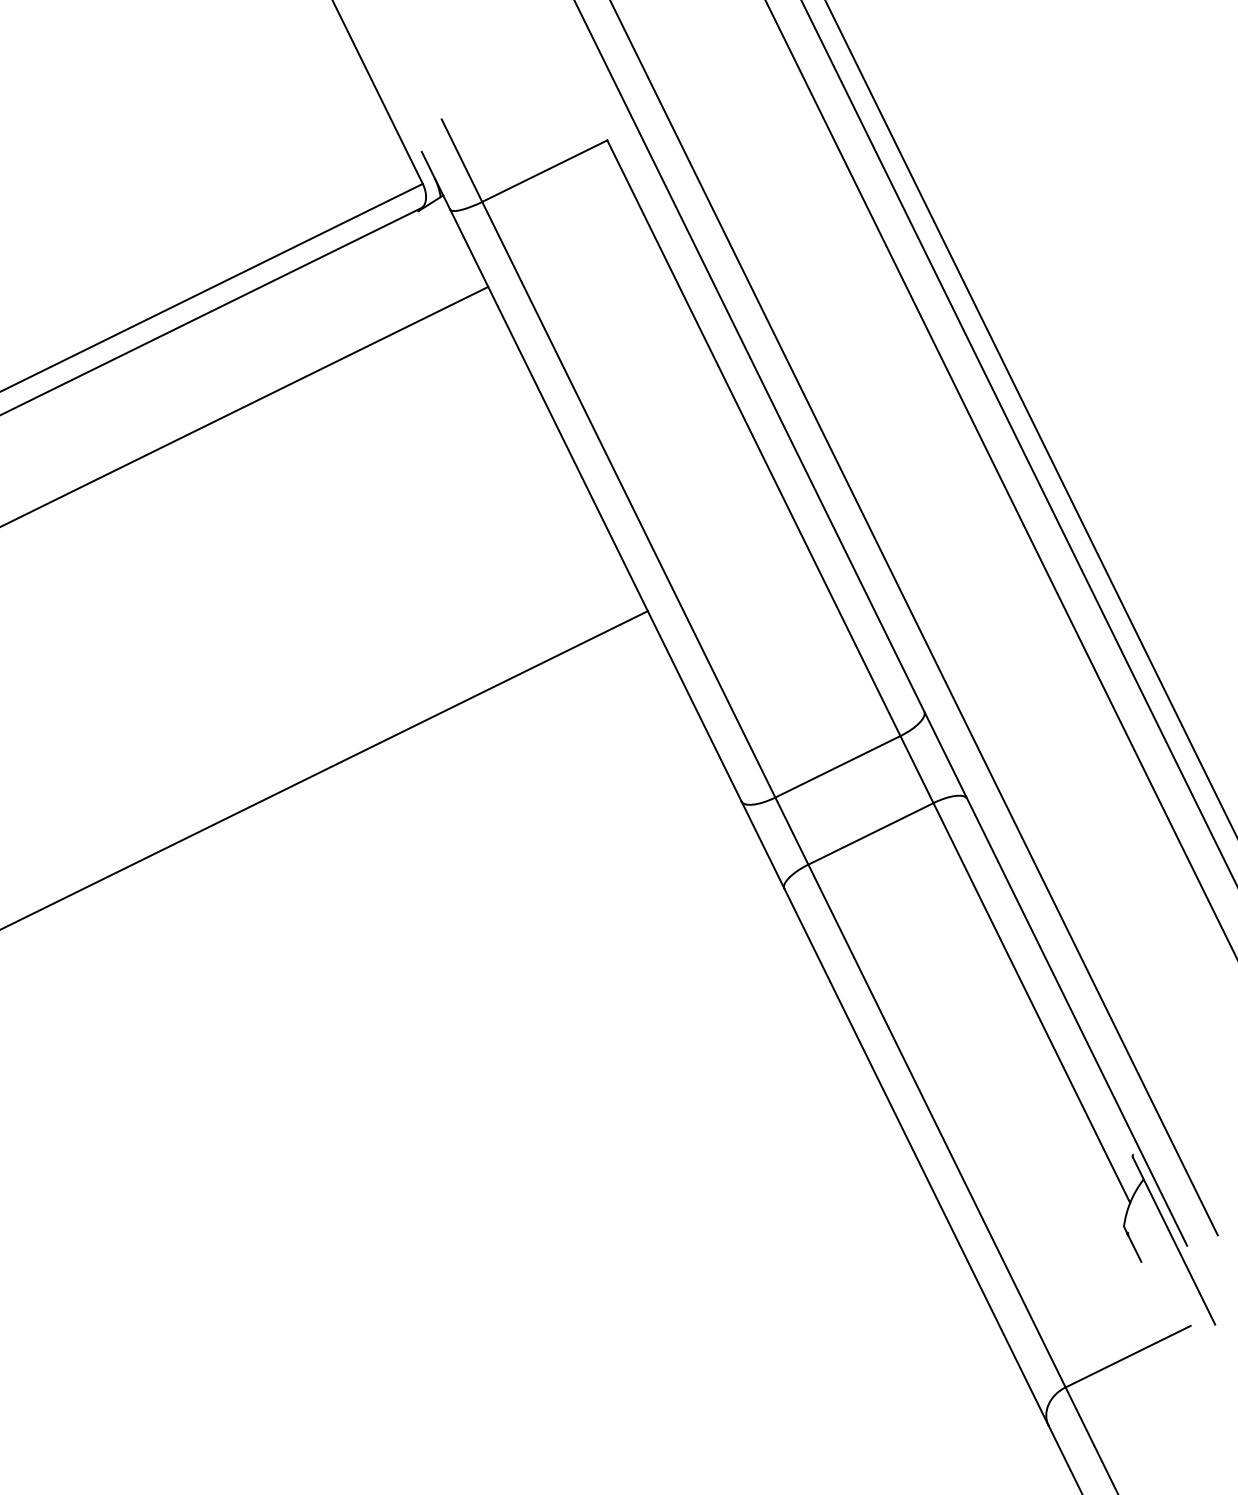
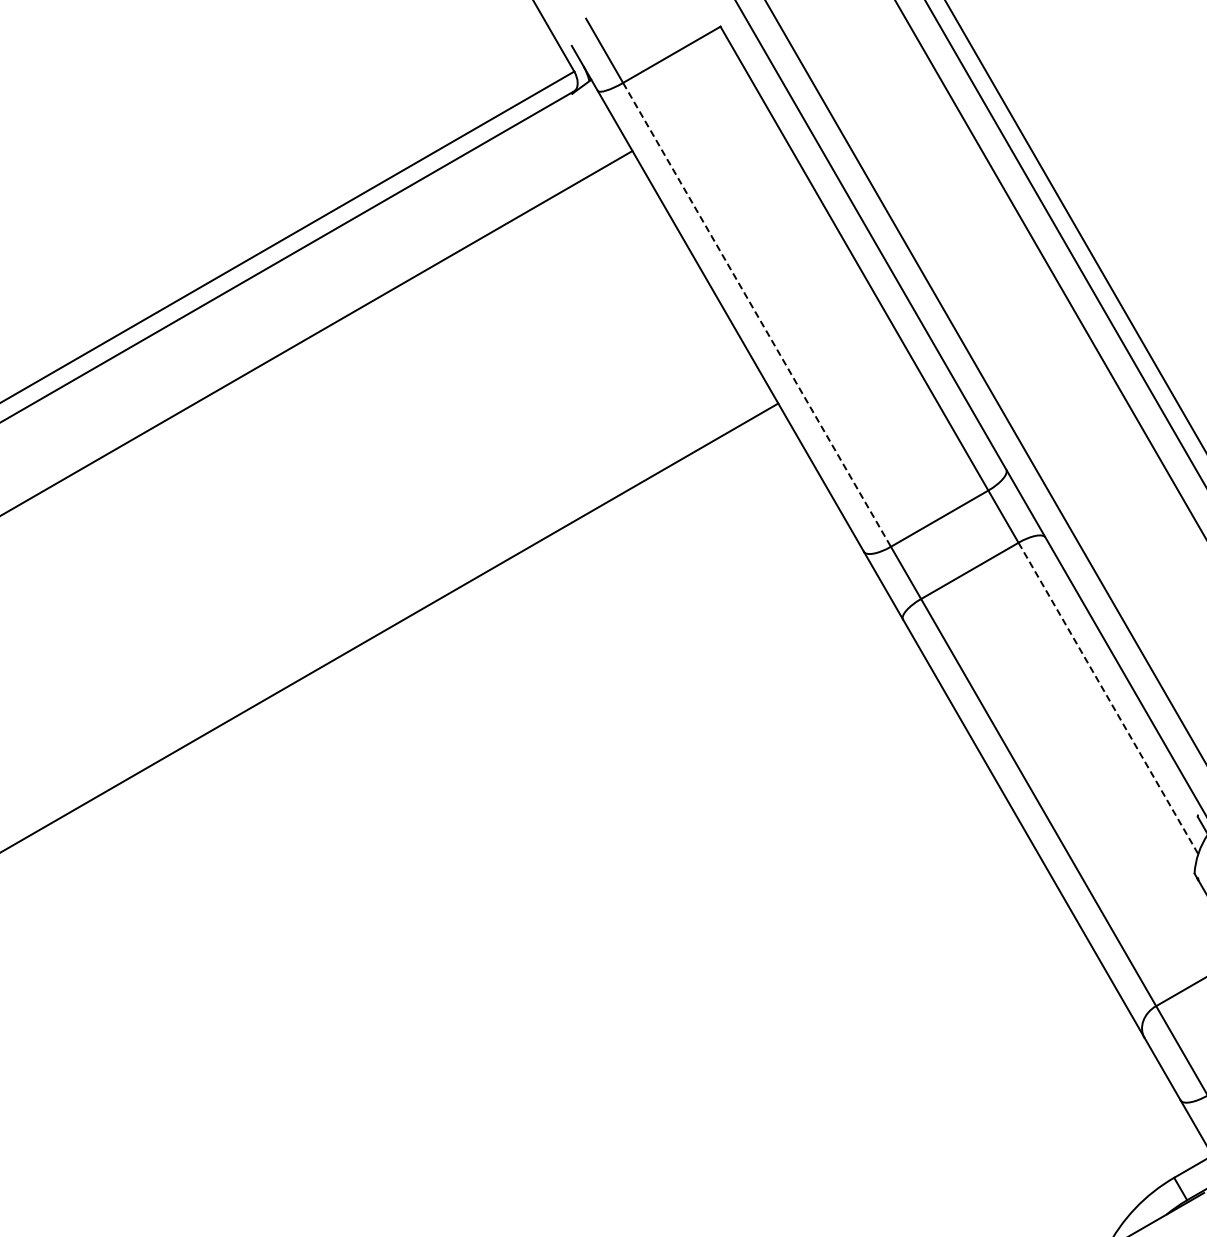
line: (629, 499) -> (757, 314), solid -> dashed
line: (1031, 1003) -> (1108, 698), solid -> dashed

